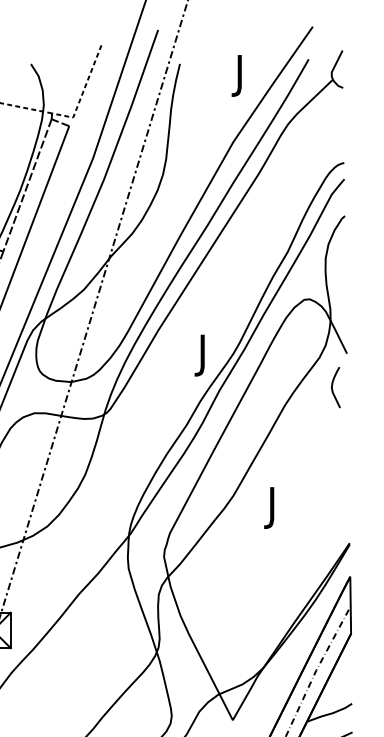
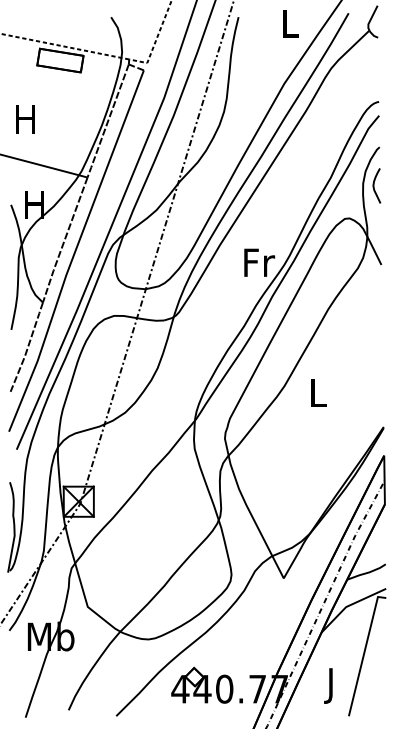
text: (240, 76) -> (290, 27), J -> L
text: (204, 355) -> (259, 266), J -> Fr
curve: (333, 387) -> (374, 185), moved
text: (273, 507) -> (318, 396), J -> L

